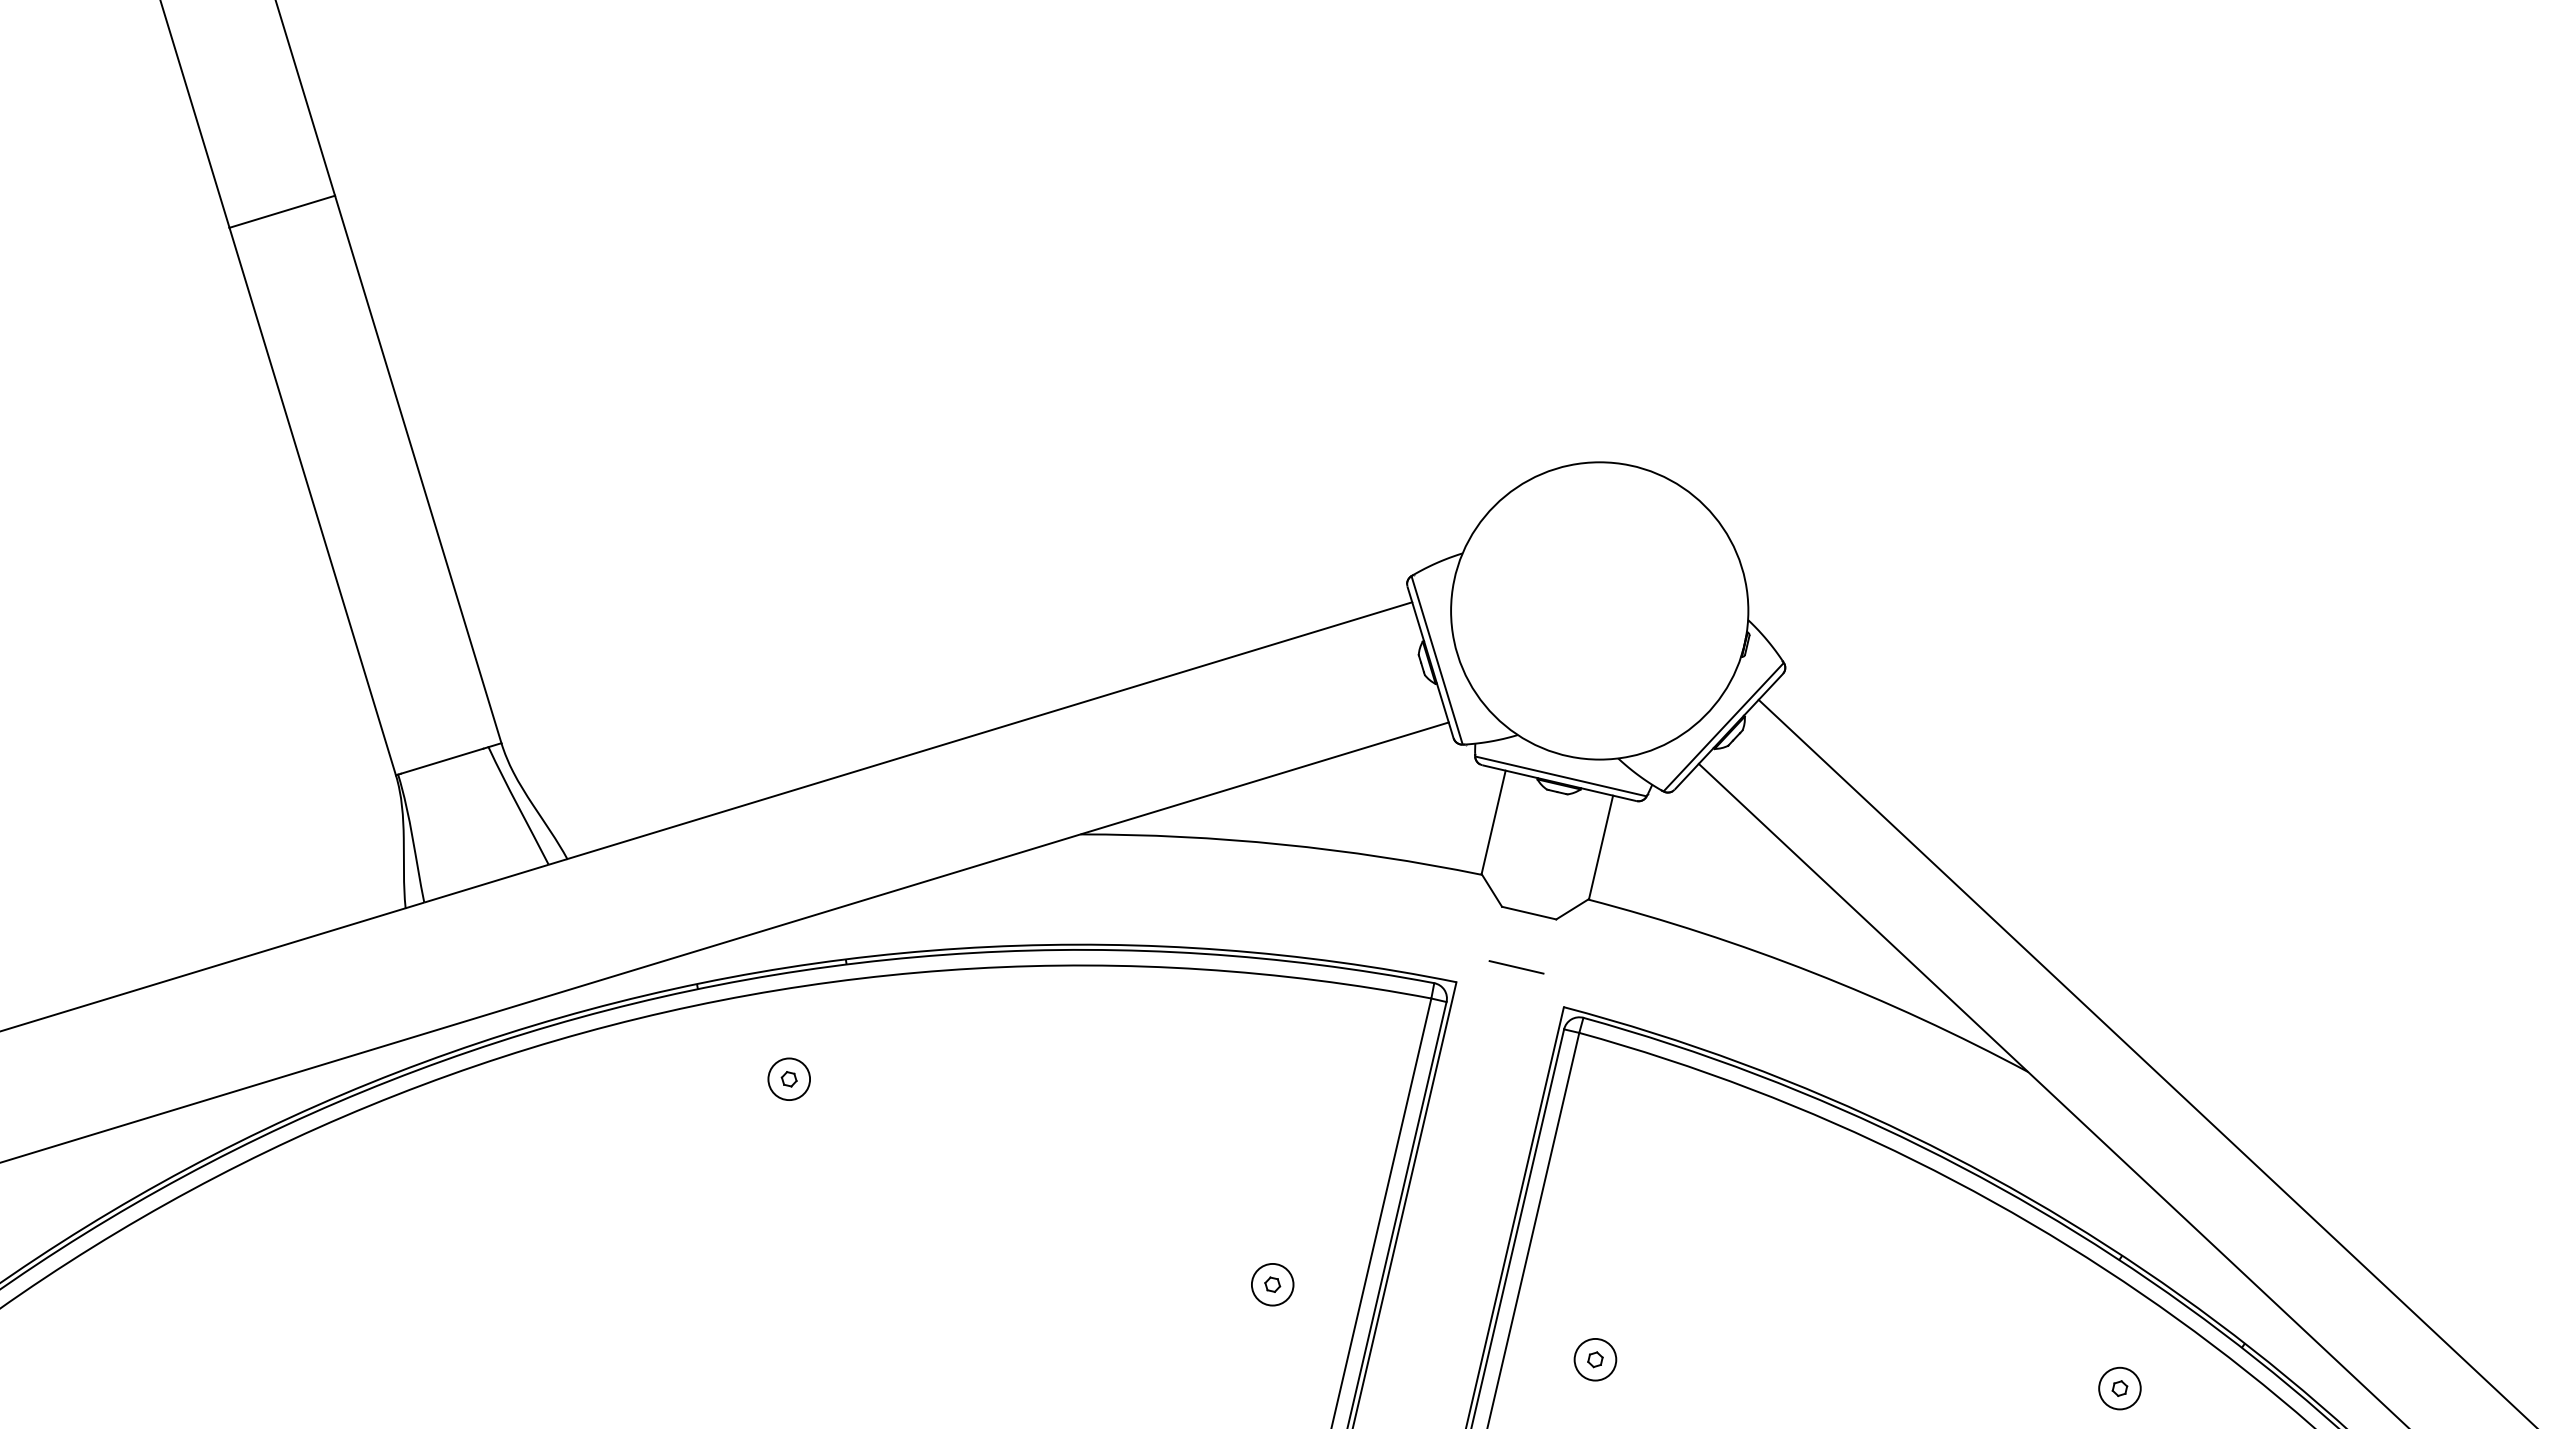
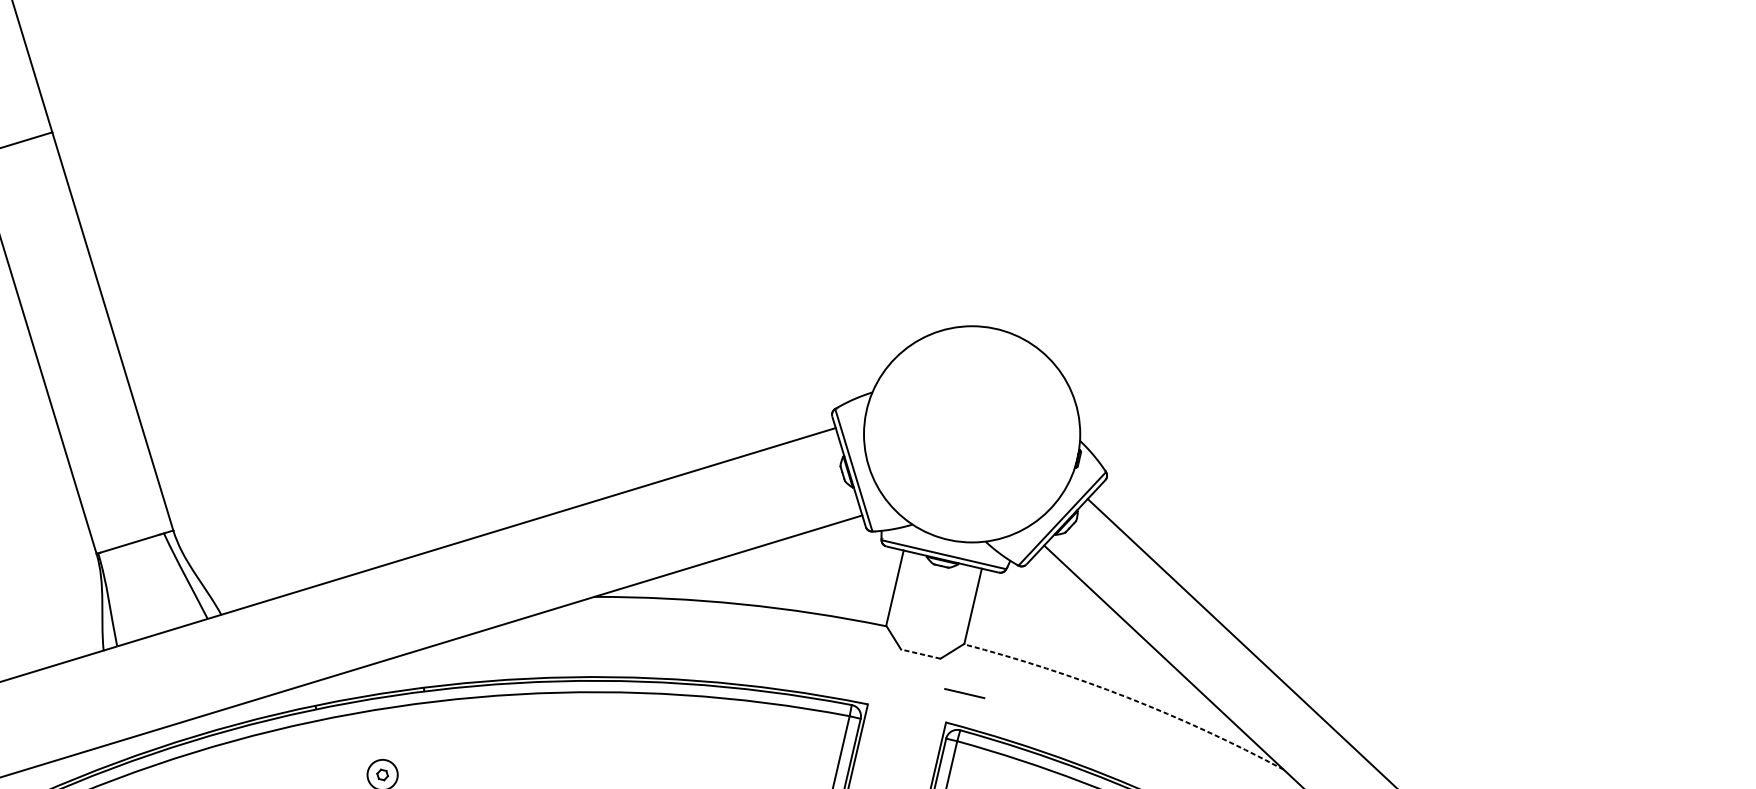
line: (1529, 913) -> (921, 654), solid -> dashed
line: (1516, 967) -> (964, 693), moved
arc: (1813, 972) -> (1127, 697), solid -> dashed

